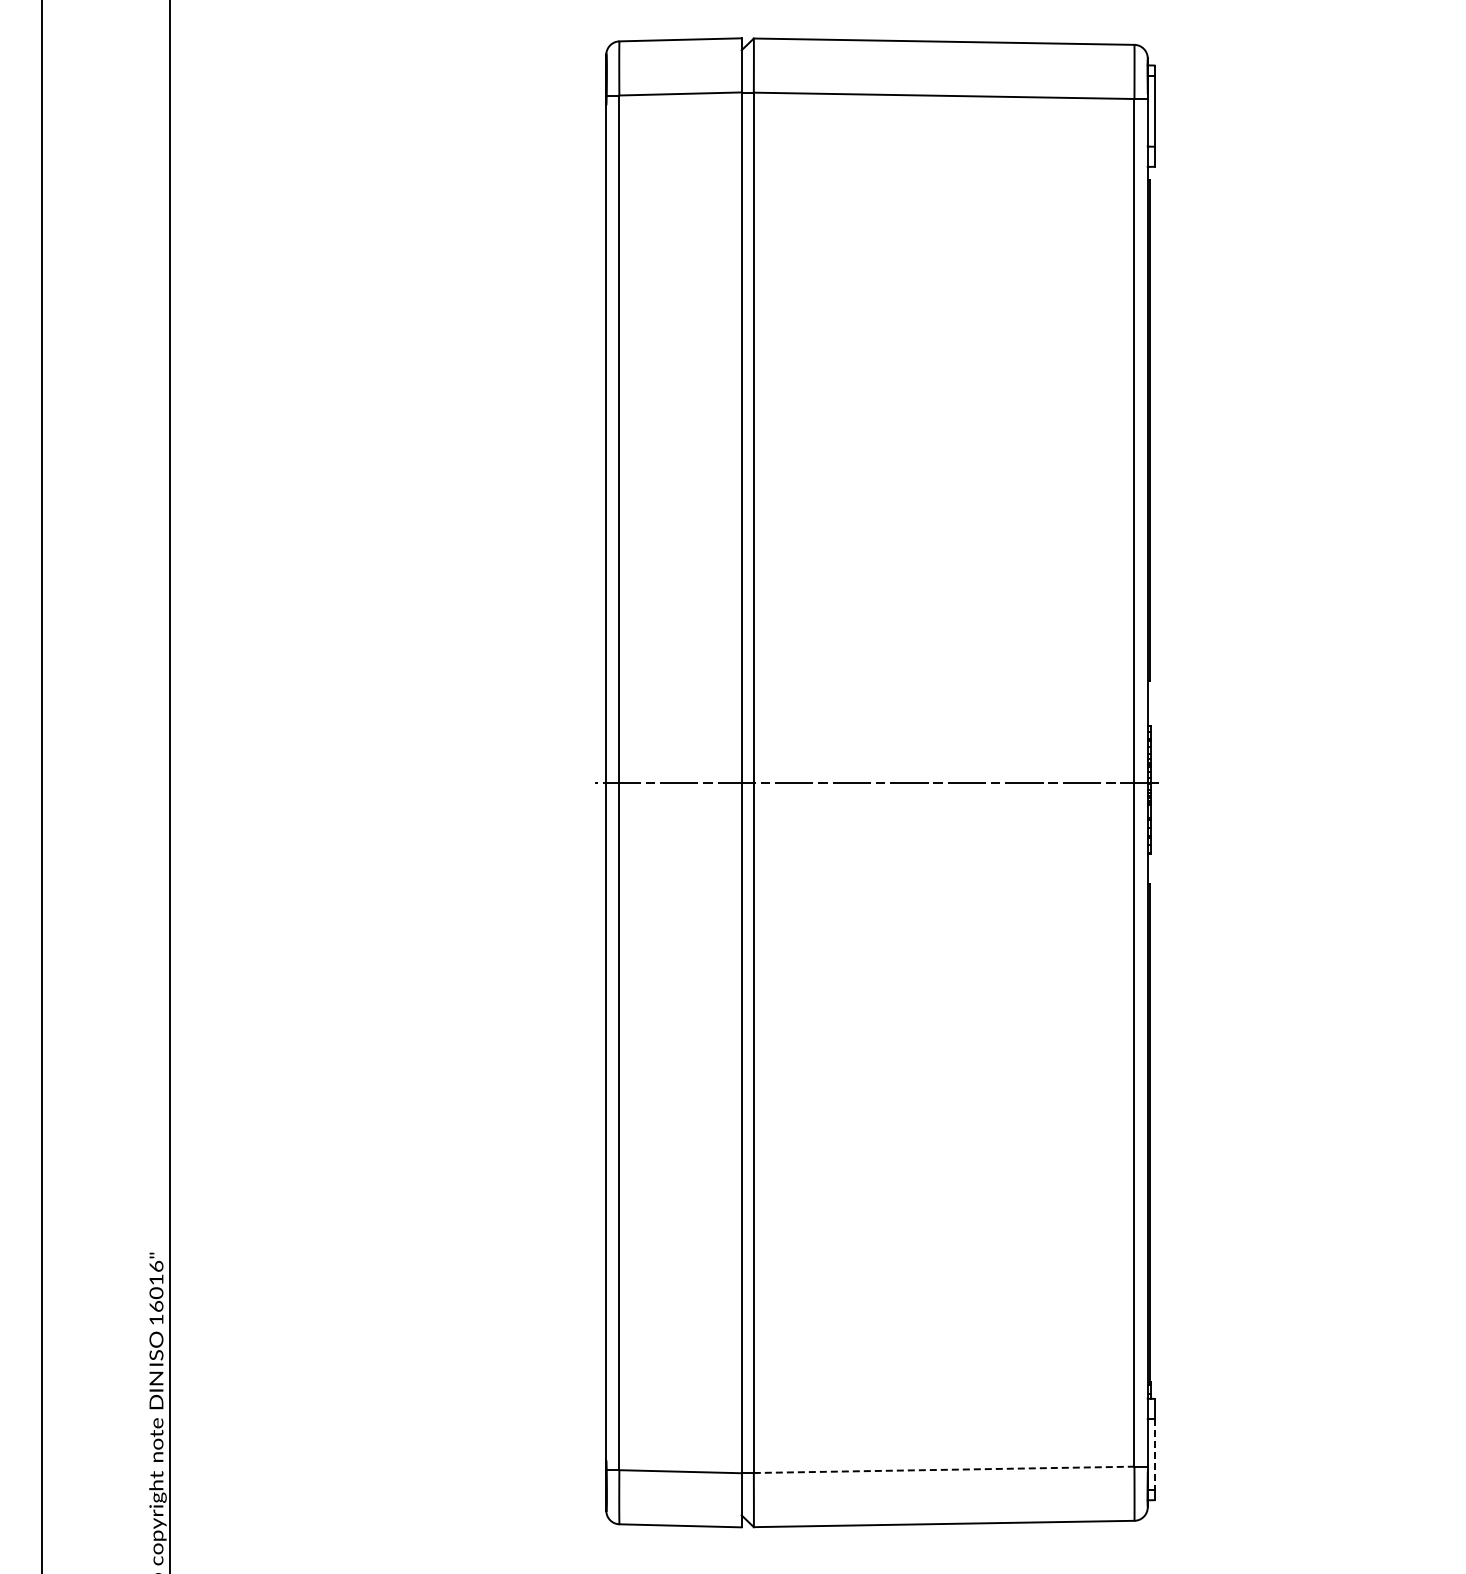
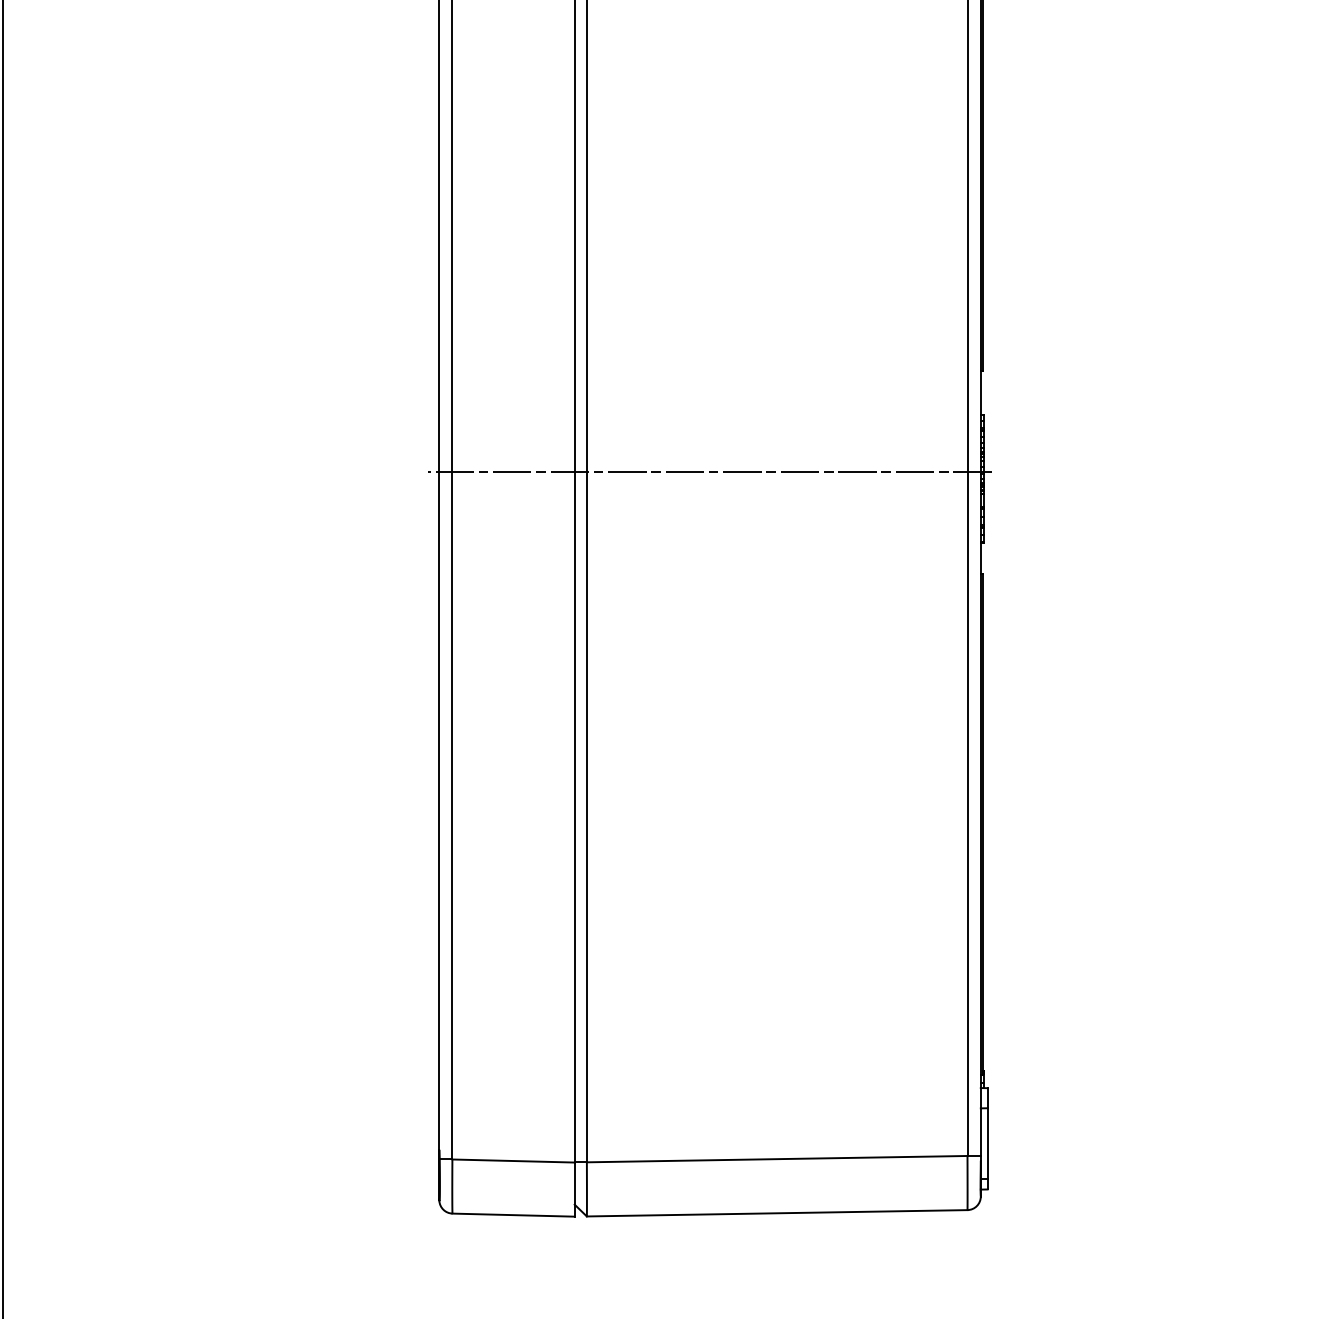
line: (1154, 1454) -> (987, 1143), dashed -> solid
line: (944, 1469) -> (777, 1158), dashed -> solid

